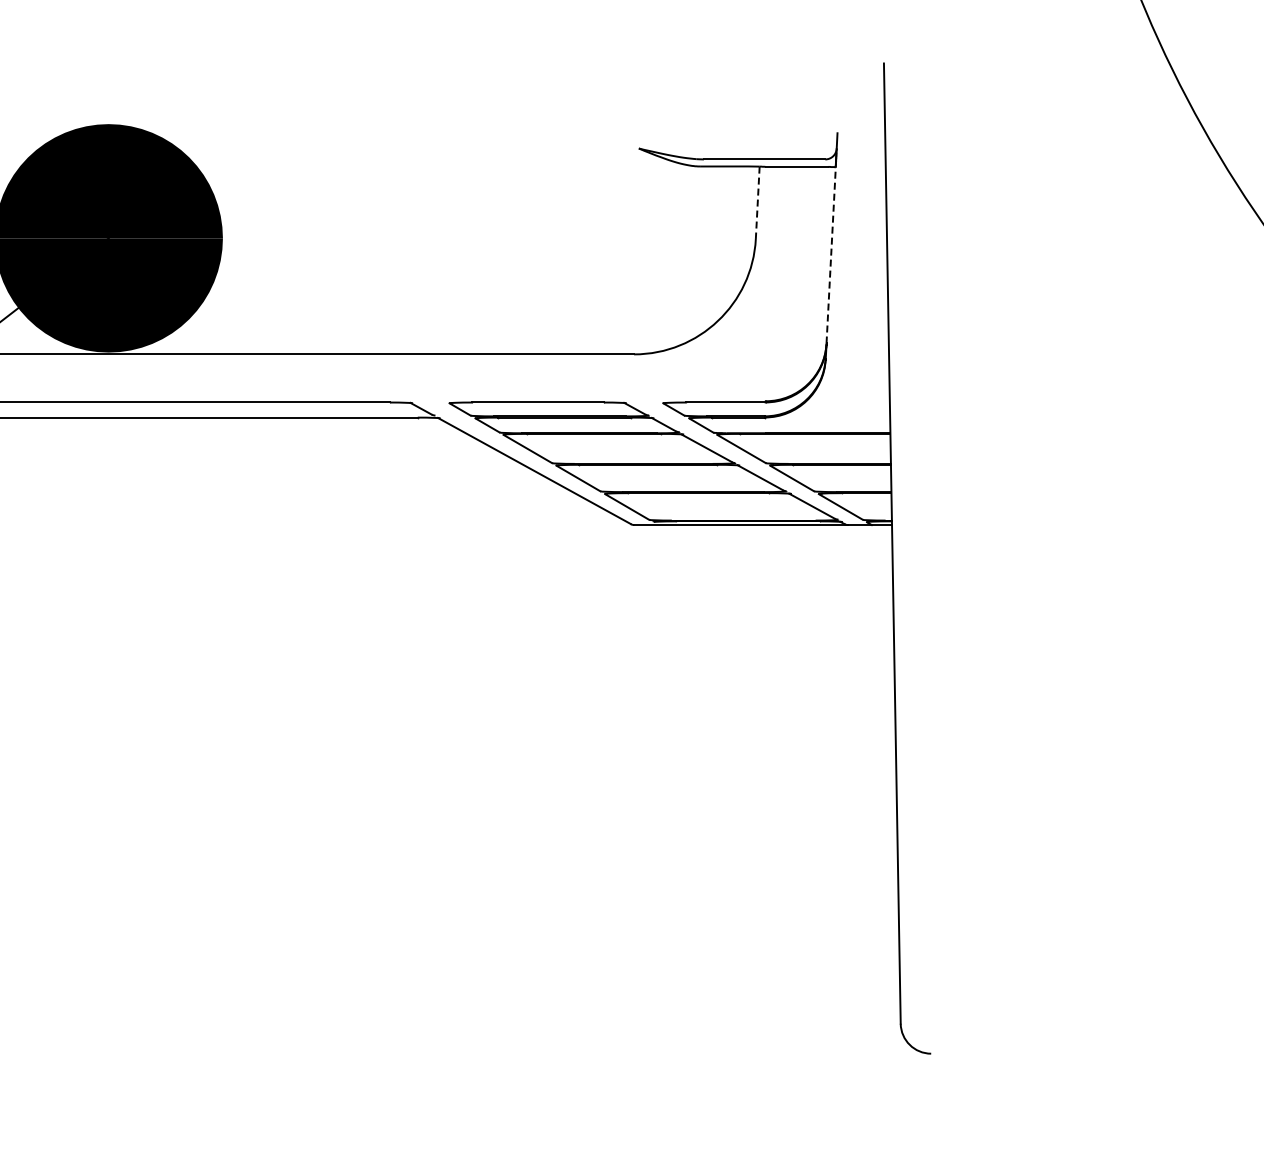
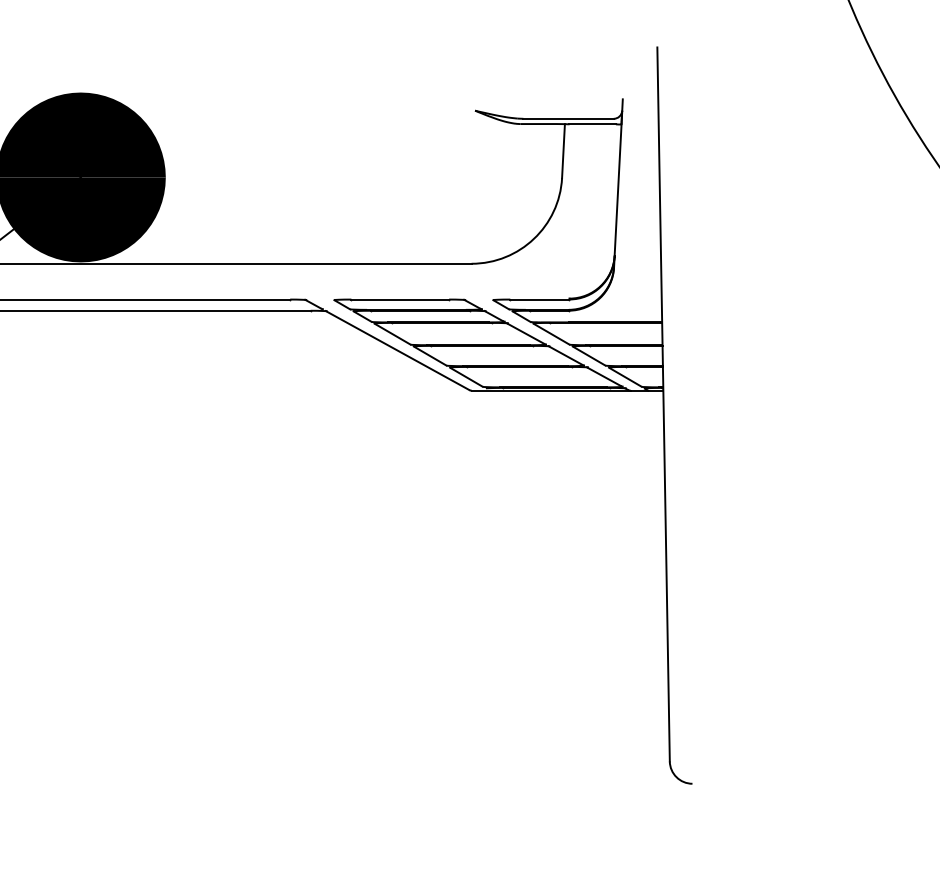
line: (757, 203) -> (563, 151), dashed -> solid
line: (831, 254) -> (618, 189), dashed -> solid

